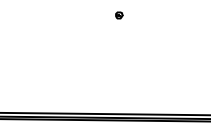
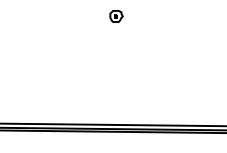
part: (119, 15) -> (116, 16), size x1.67

